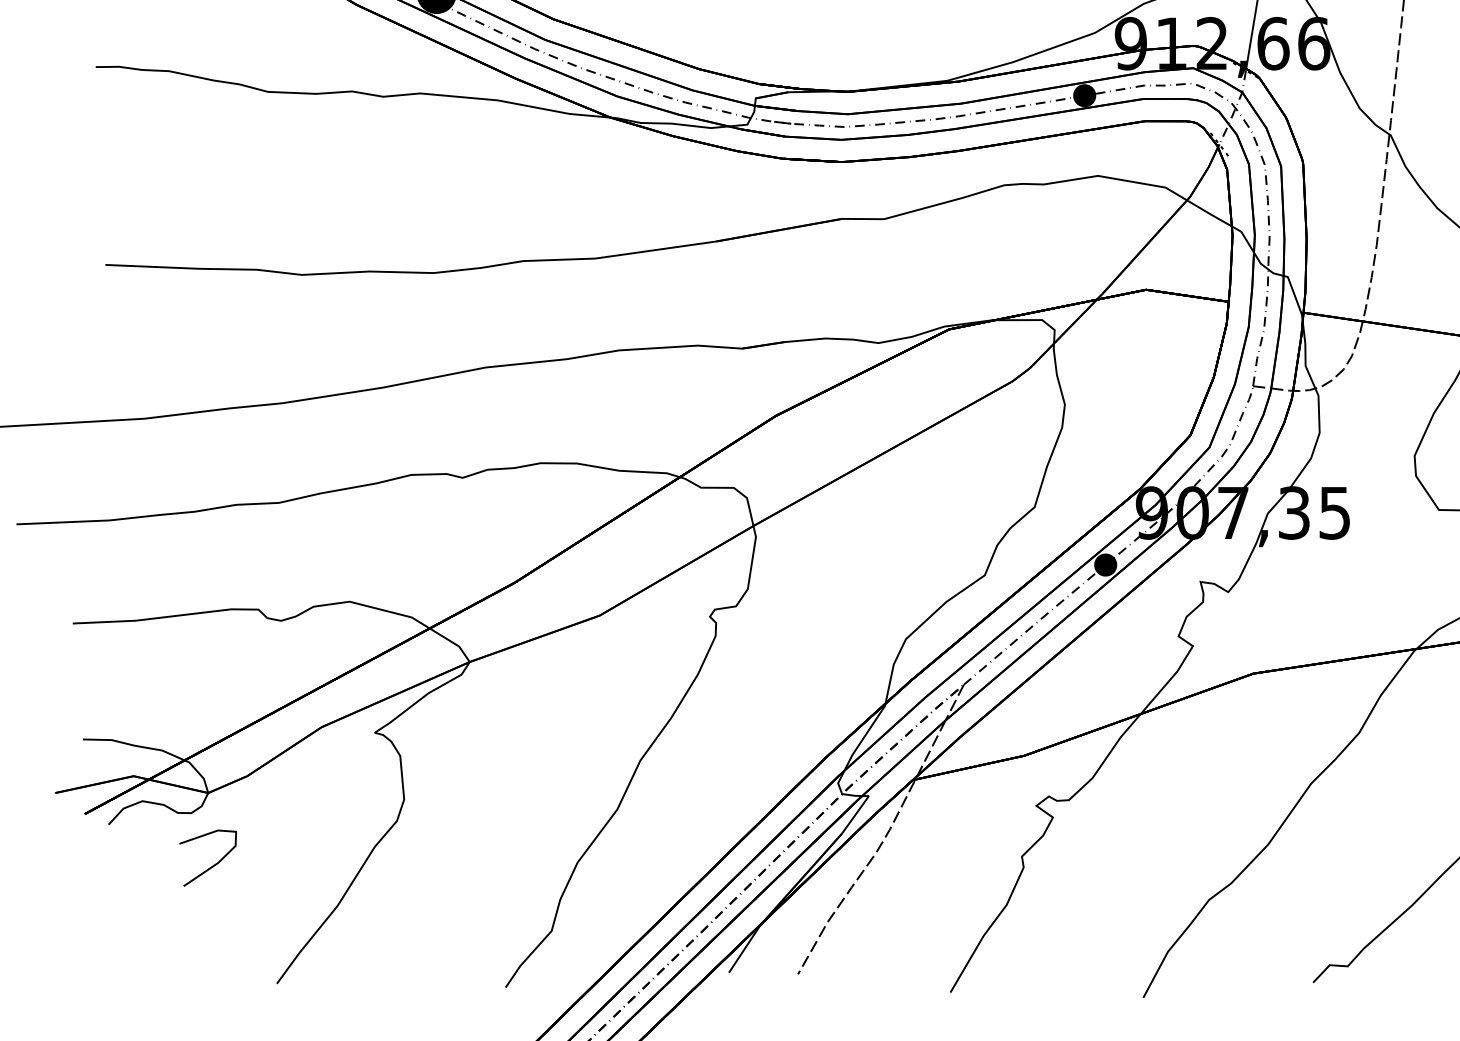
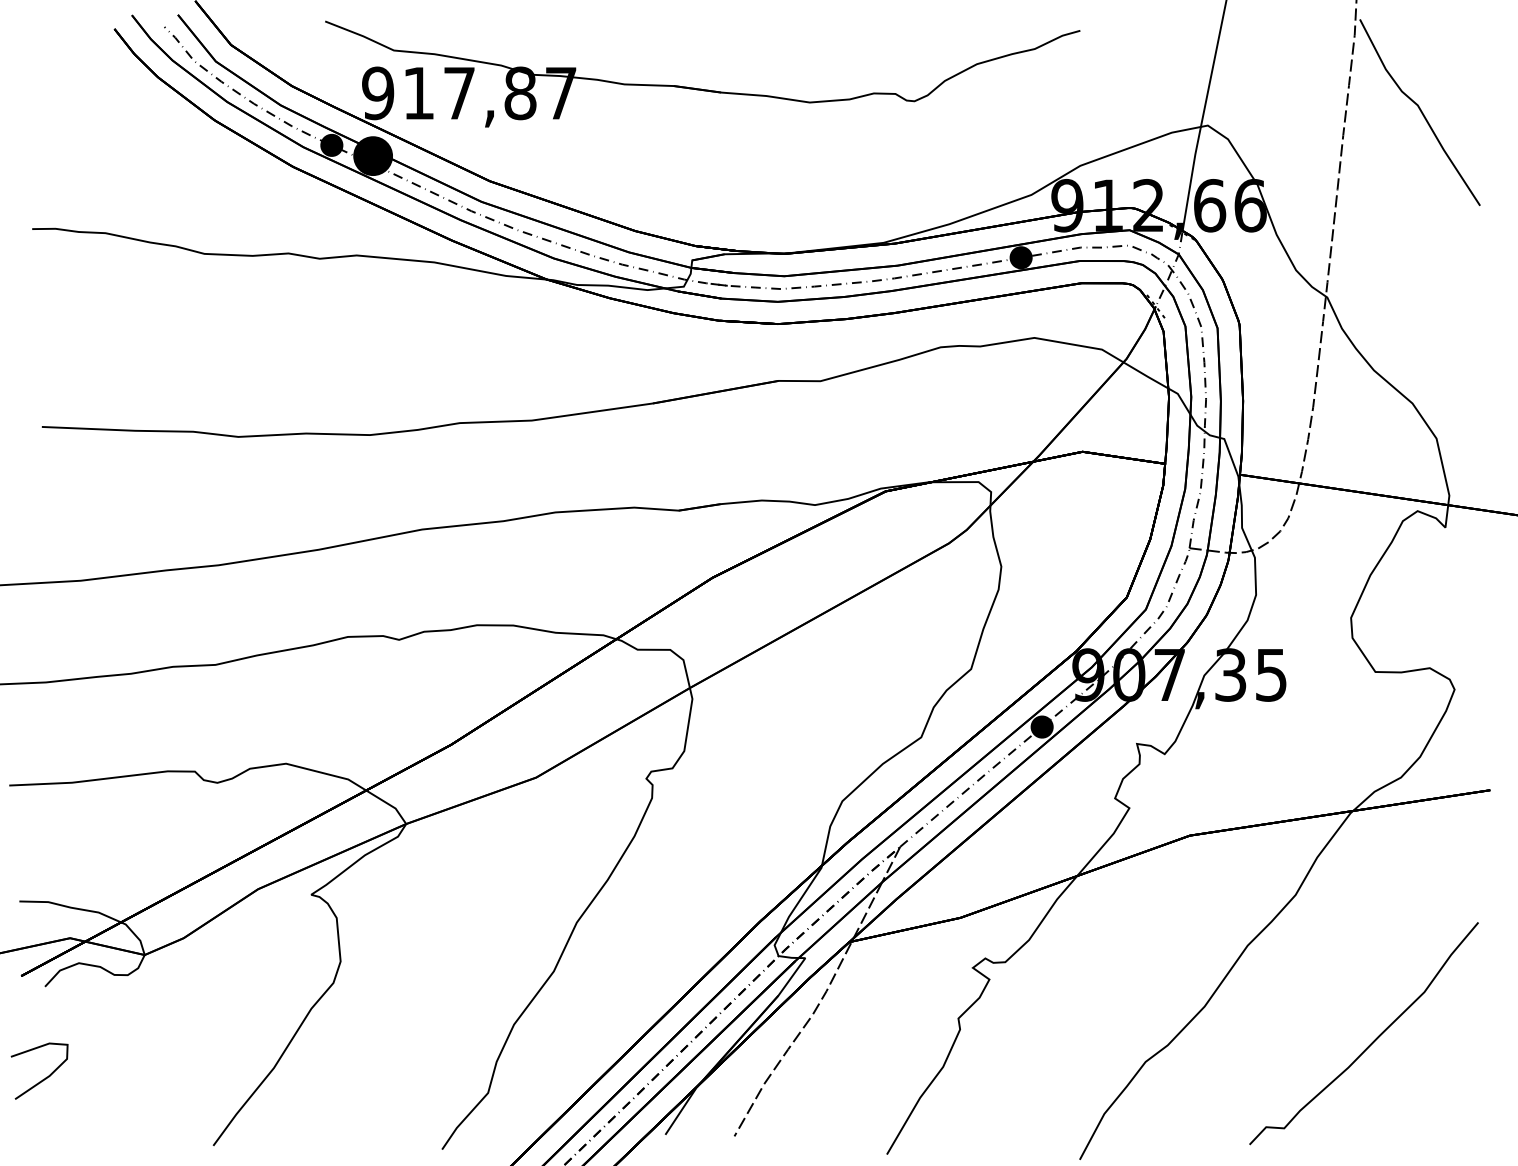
curve: (214, 864) -> (45, 1077), moved

